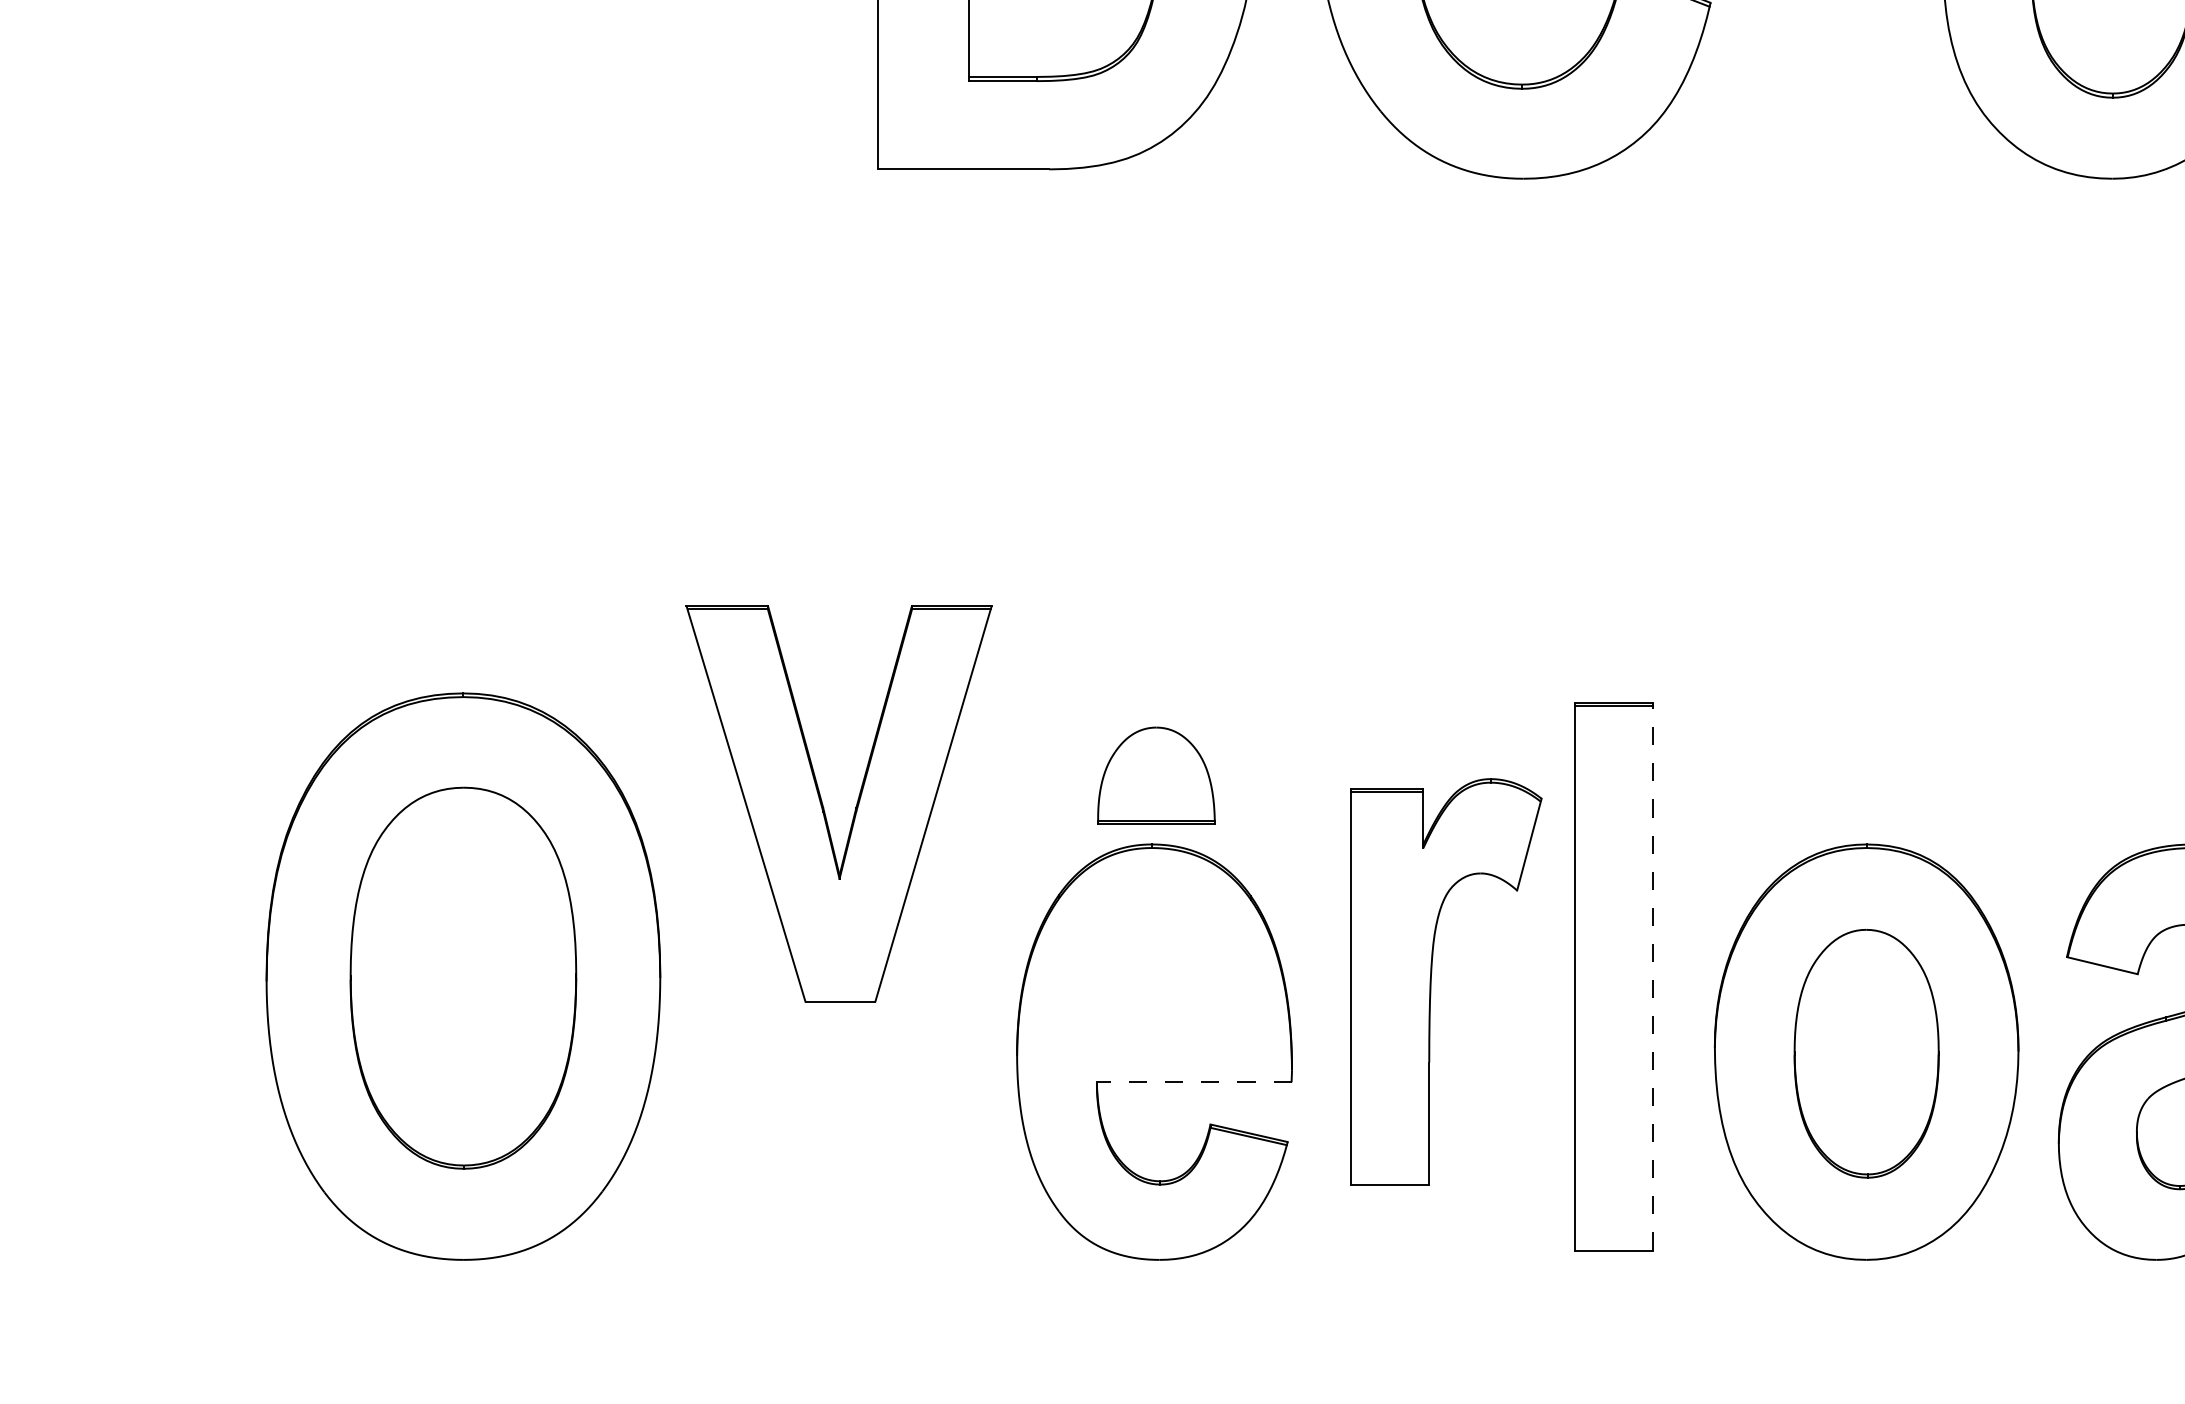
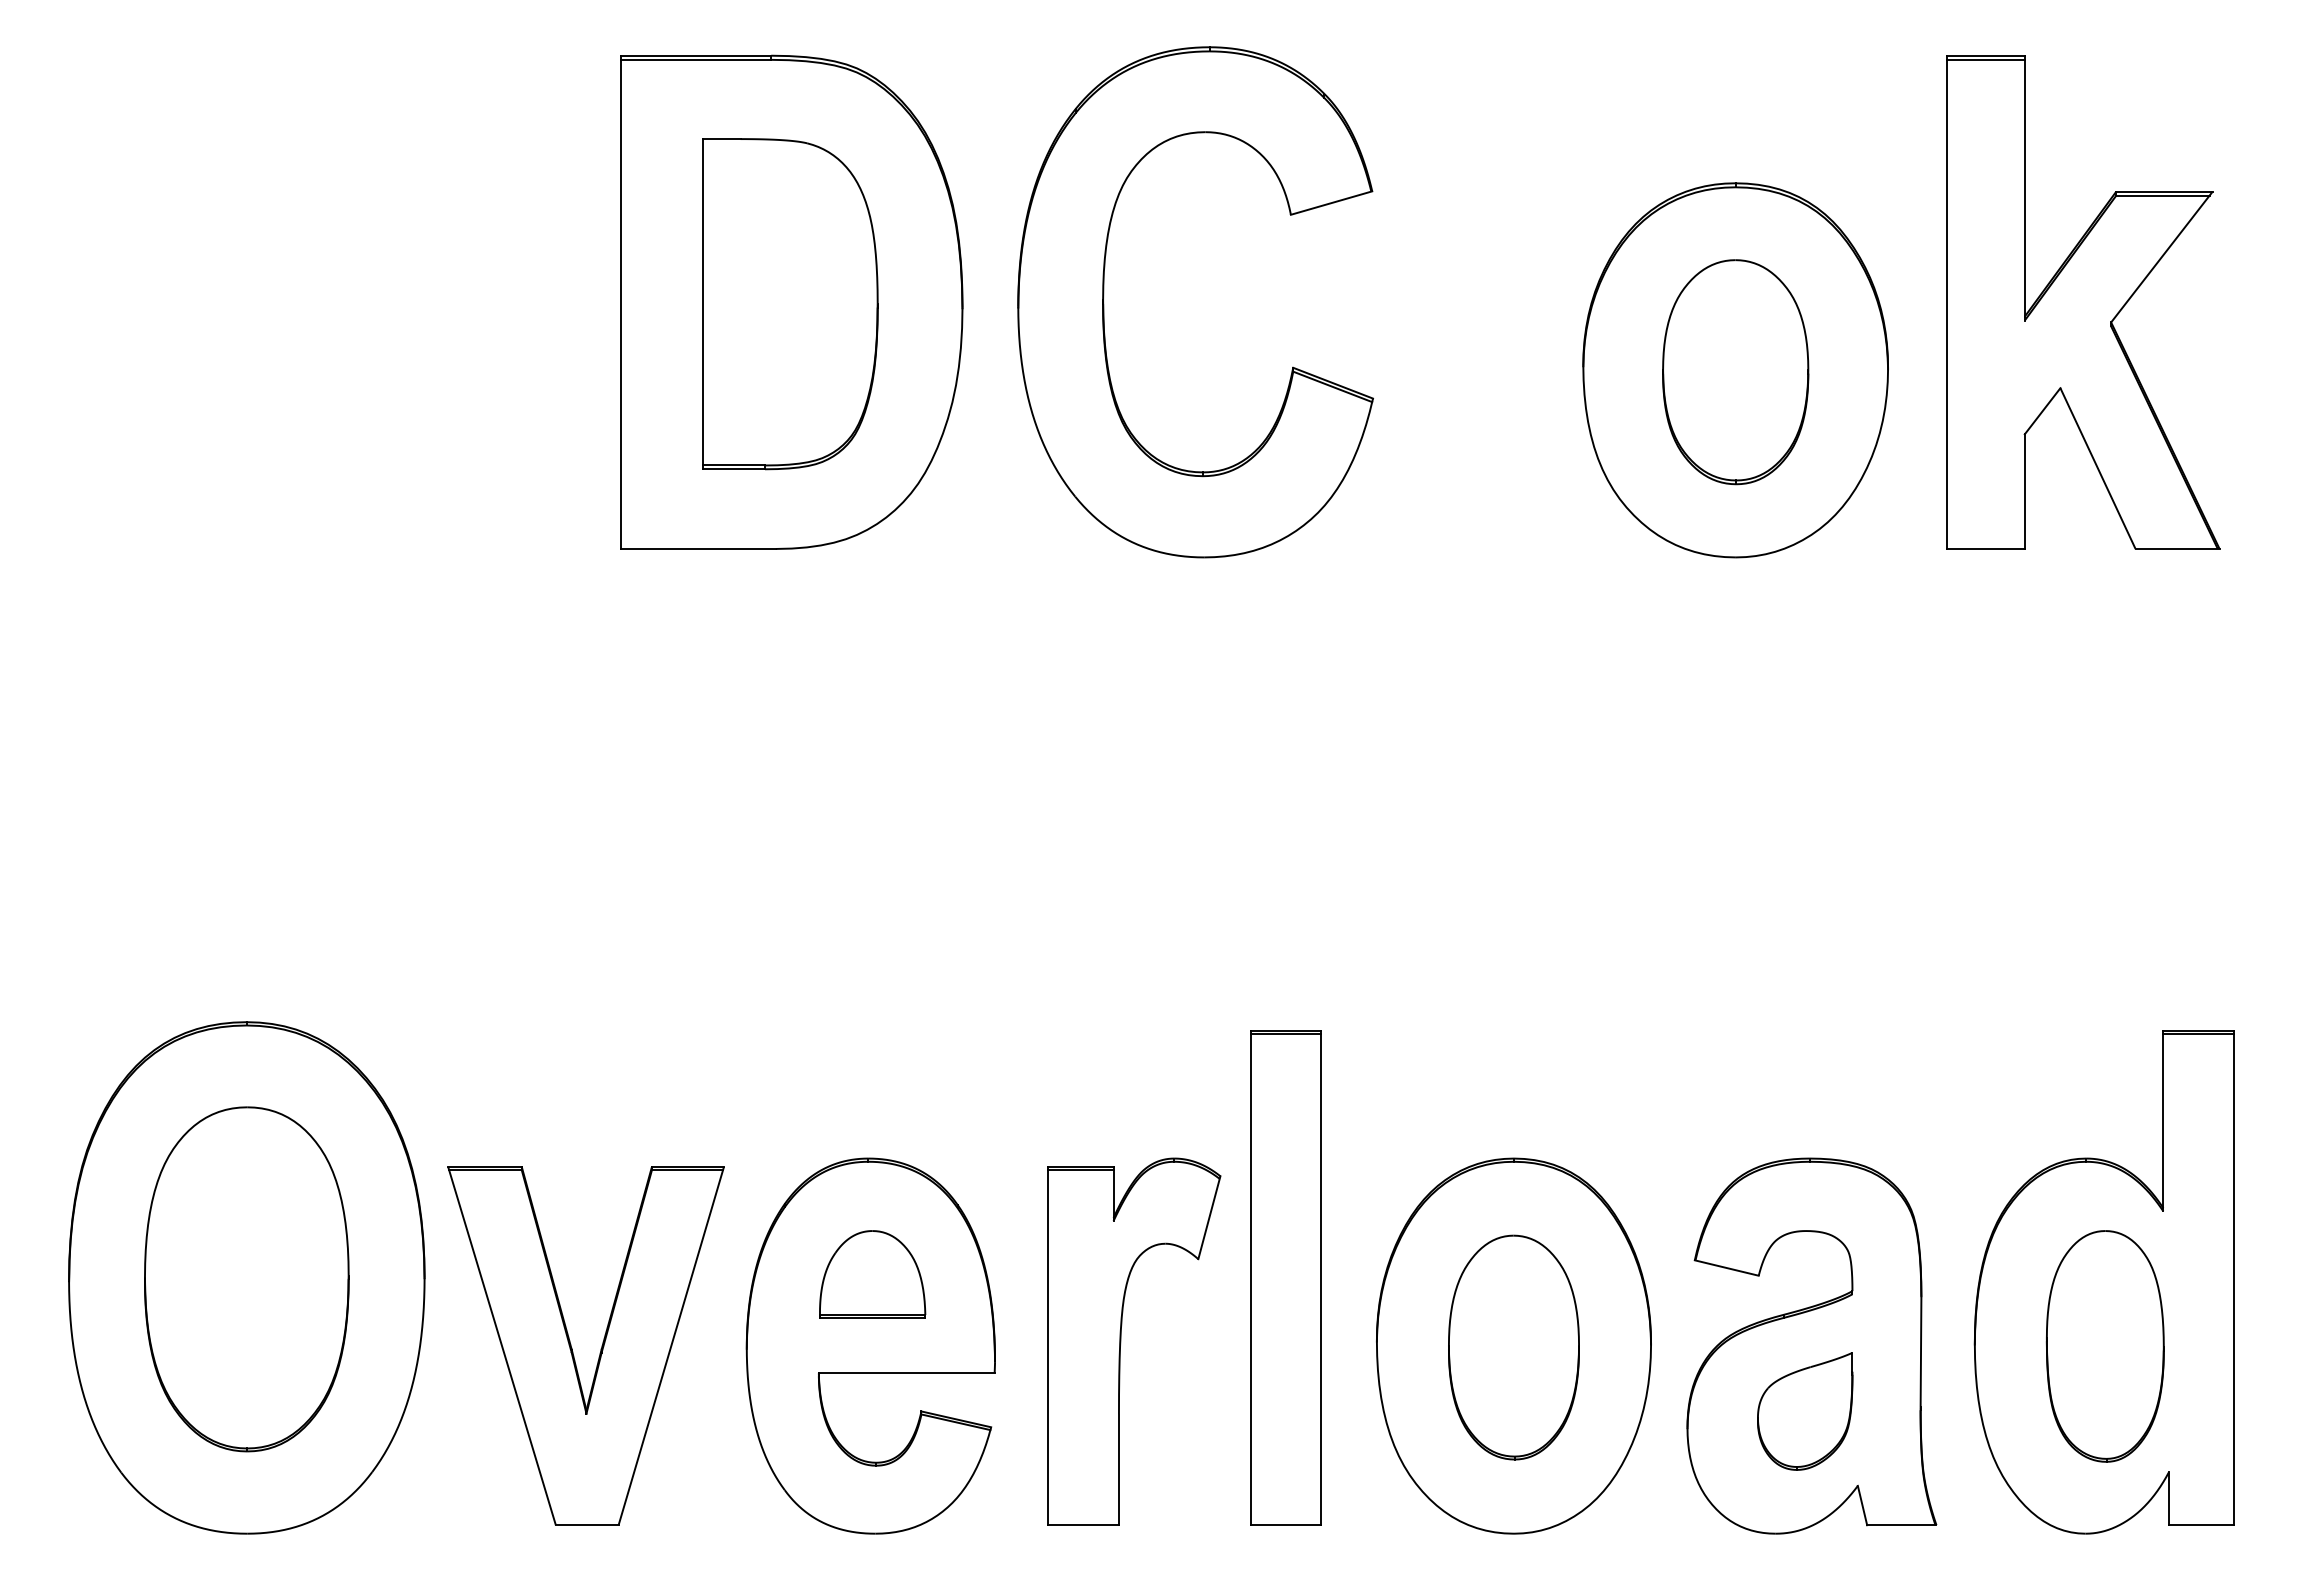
part: (1156, 775) -> (872, 1274), moved
part: (824, 805) -> (572, 1347), moved
line: (1653, 976) -> (1321, 1277), dashed -> solid
part: (1432, 981) -> (1121, 1341), moved
line: (1193, 1082) -> (906, 1373), dashed -> solid

